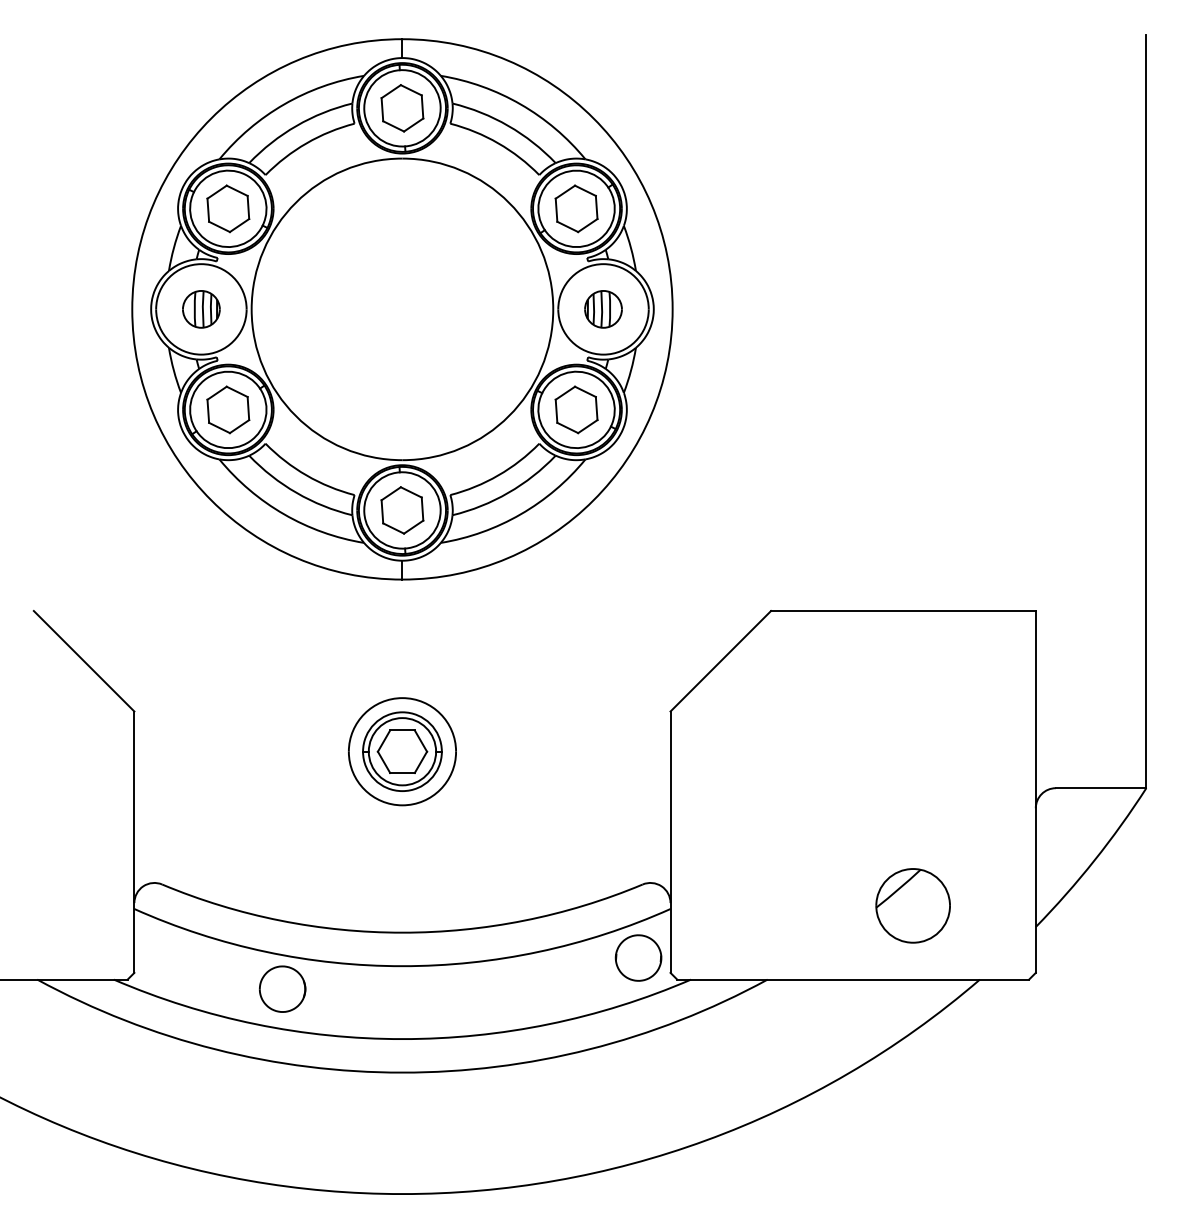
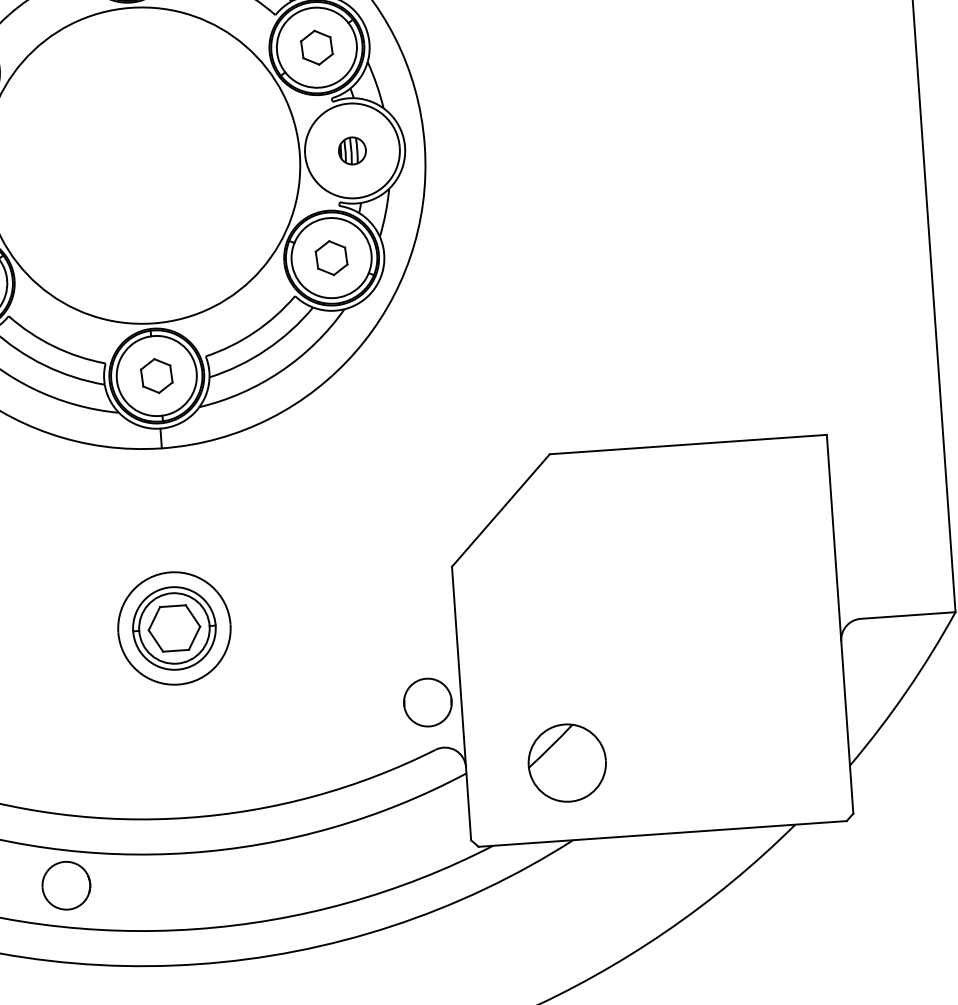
part: (576, 208) -> (316, 47), size x0.7
part: (603, 309) -> (352, 151), size x0.7
part: (576, 409) -> (331, 257), size x0.7
part: (402, 510) -> (156, 376), size x0.7
part: (912, 905) -> (566, 762), moved
part: (638, 957) -> (427, 702), moved

